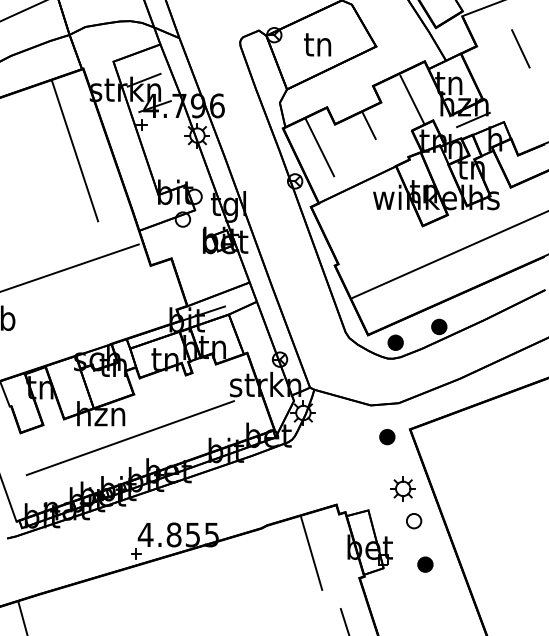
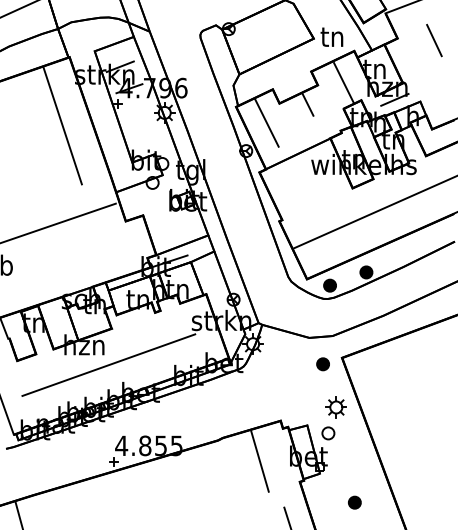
text: (317, 43) -> (331, 36), moved
part: (414, 521) -> (328, 433), moved
part: (424, 564) -> (354, 502), moved

